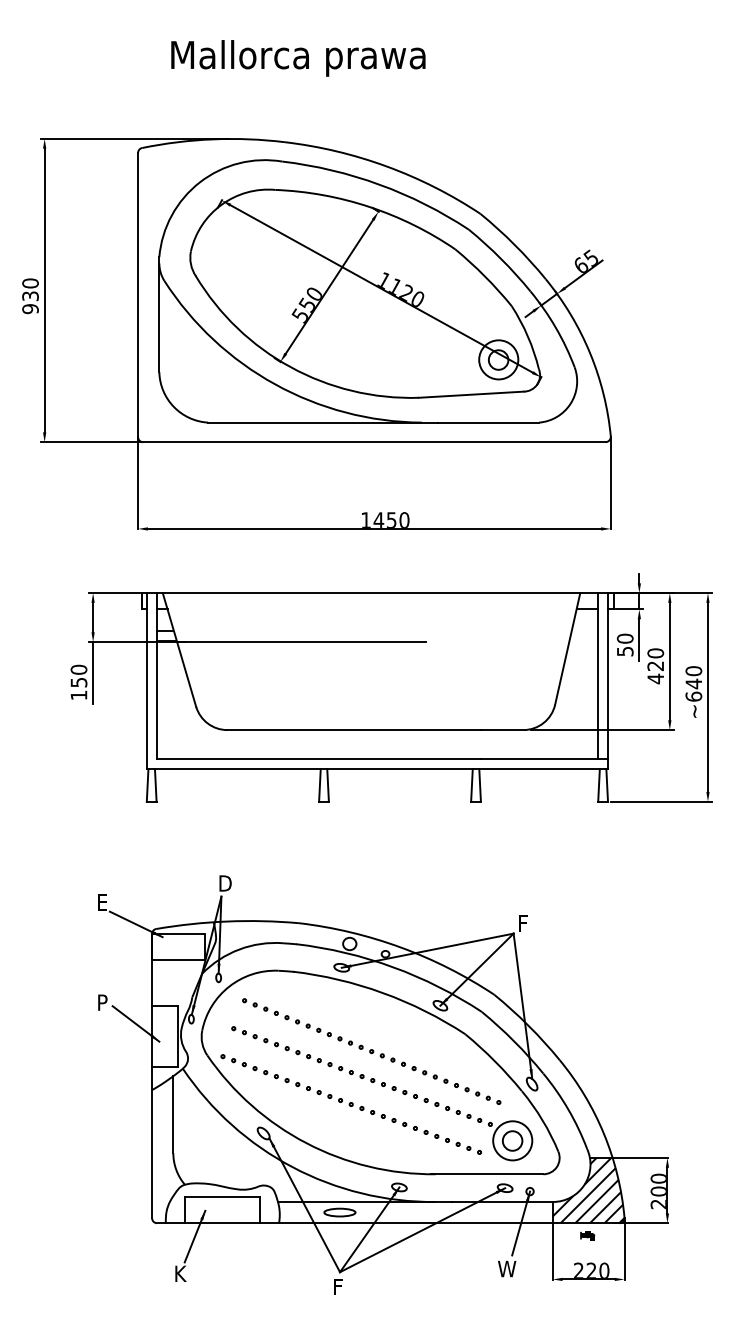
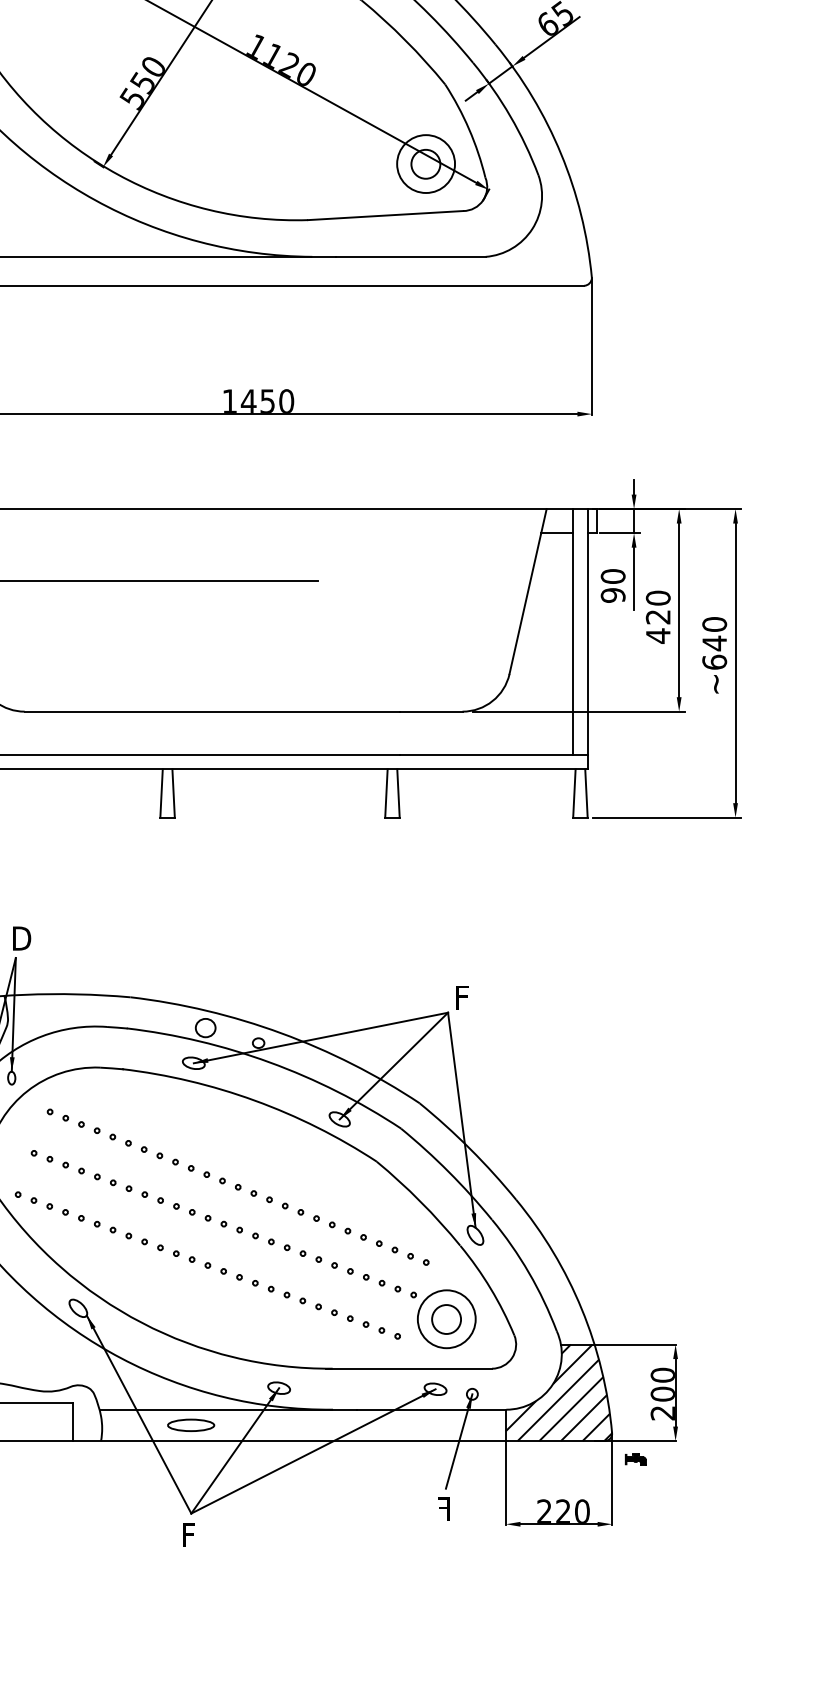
text: (624, 651) -> (612, 595), 50 -> 90
part: (587, 1235) -> (635, 1459), moved
text: (507, 1268) -> (439, 1508), W -> F

